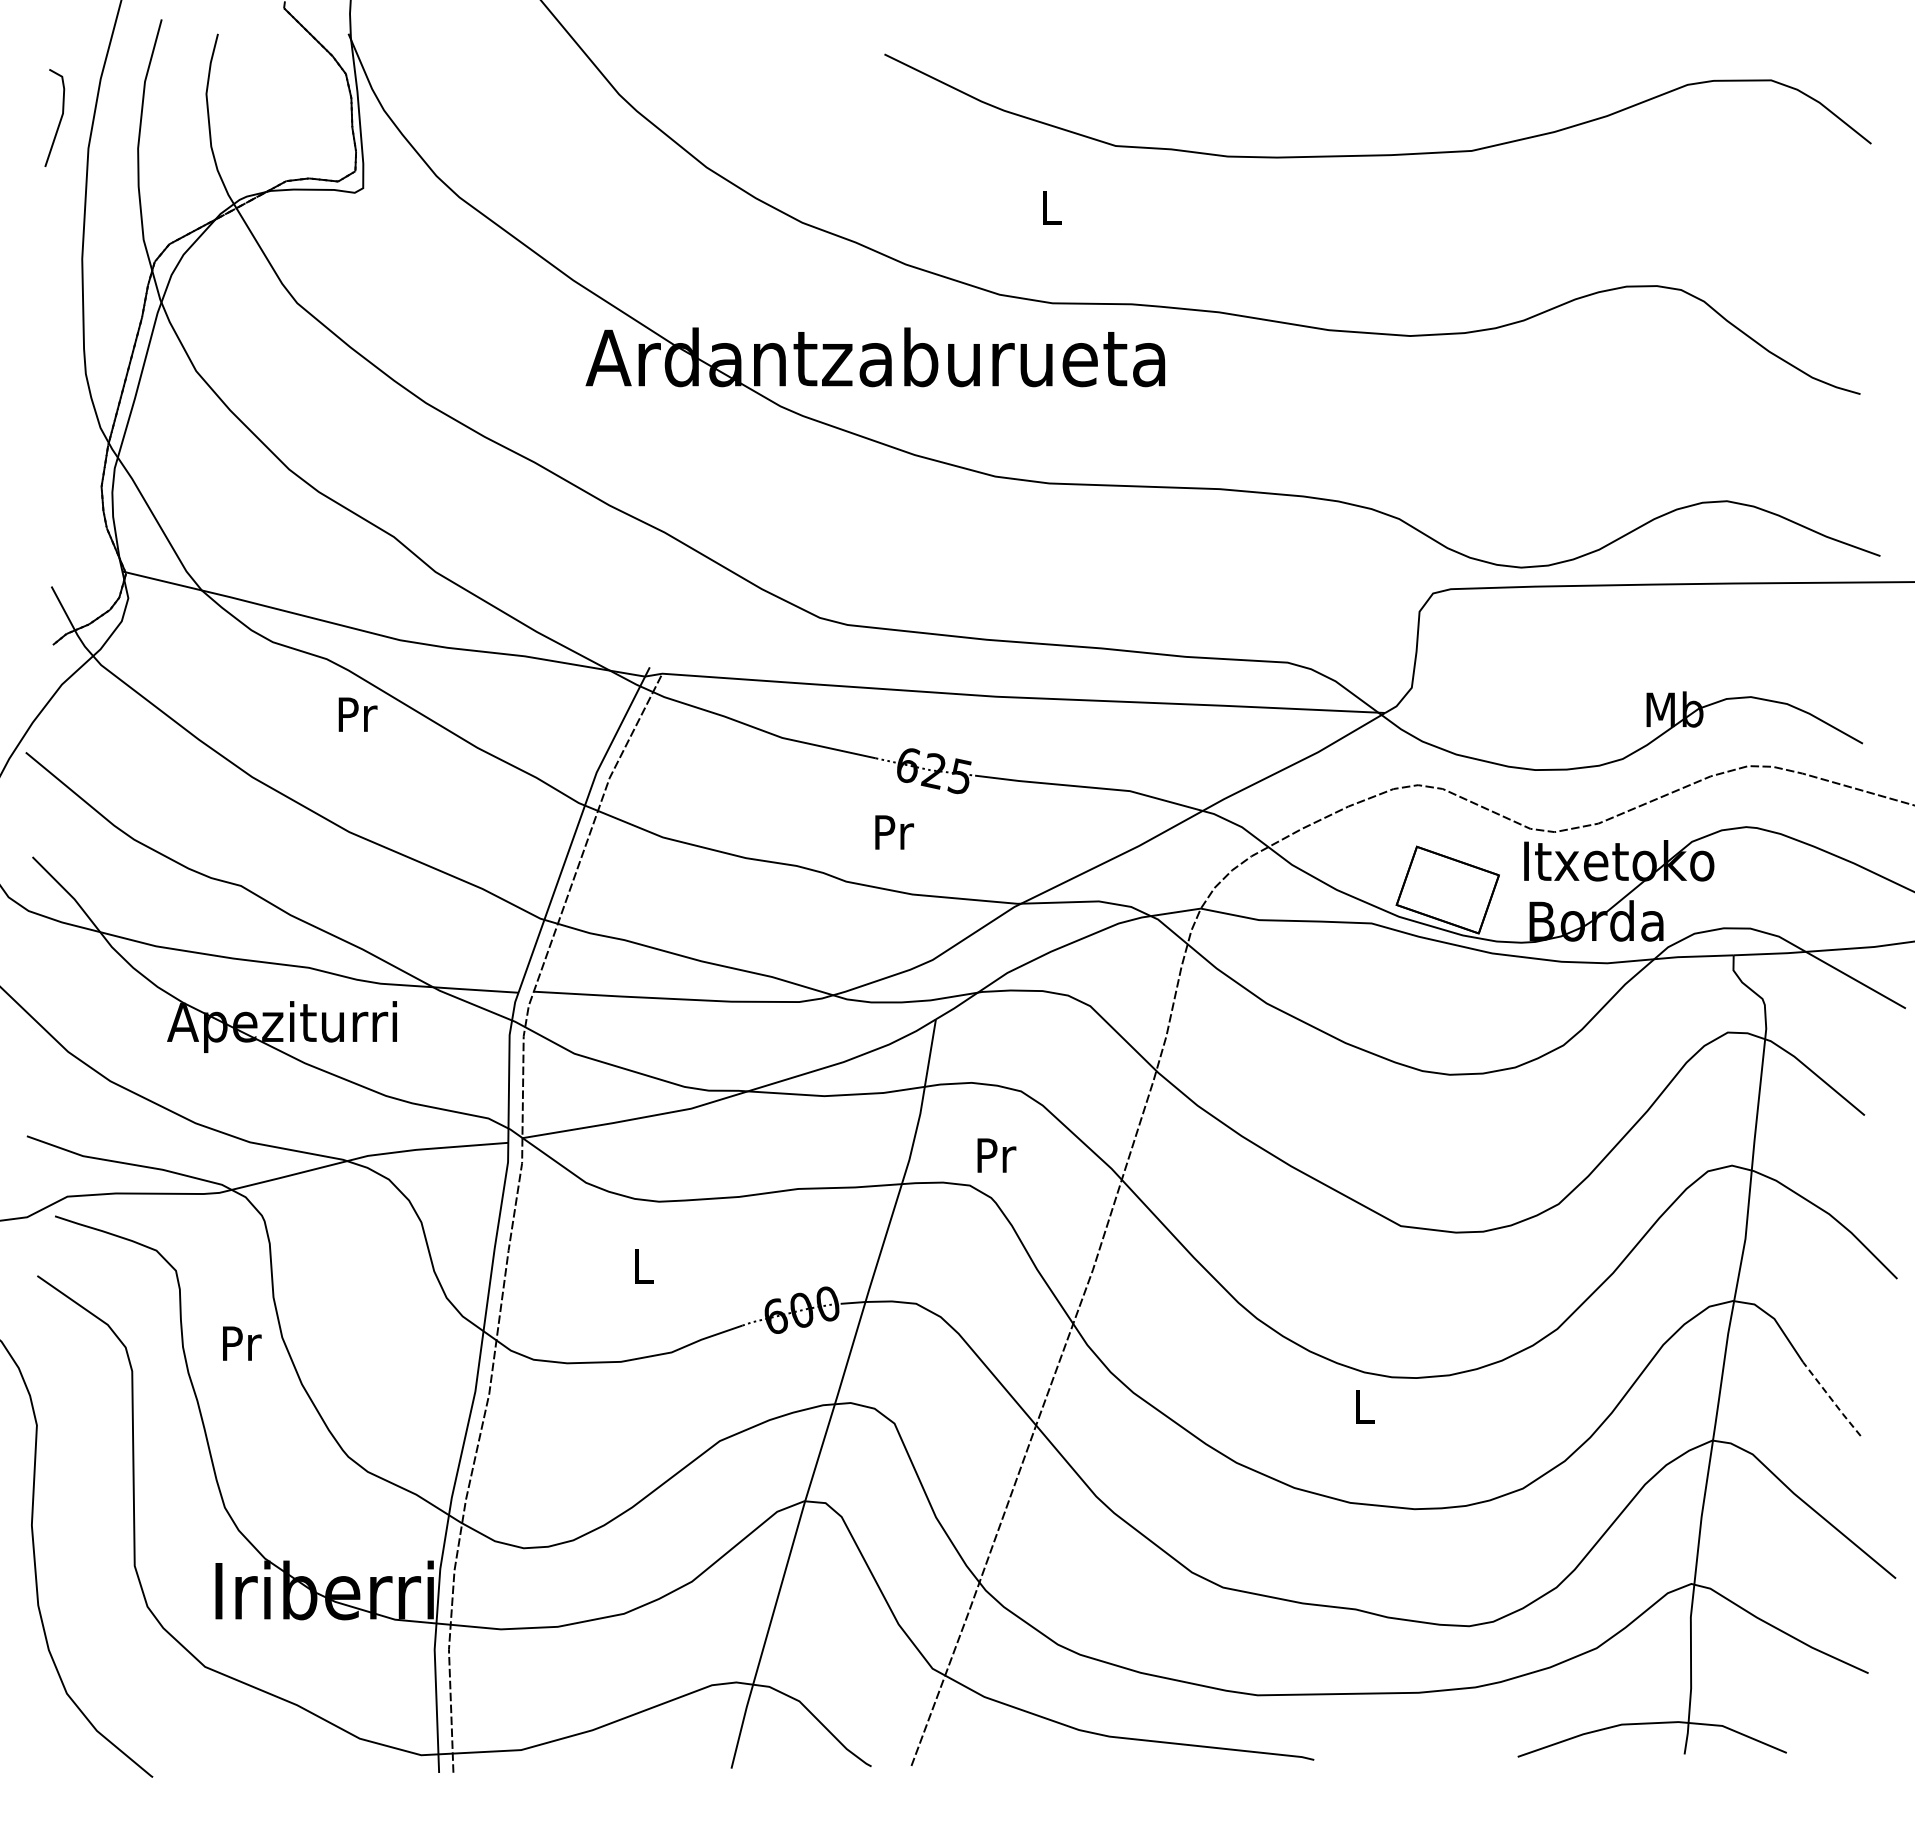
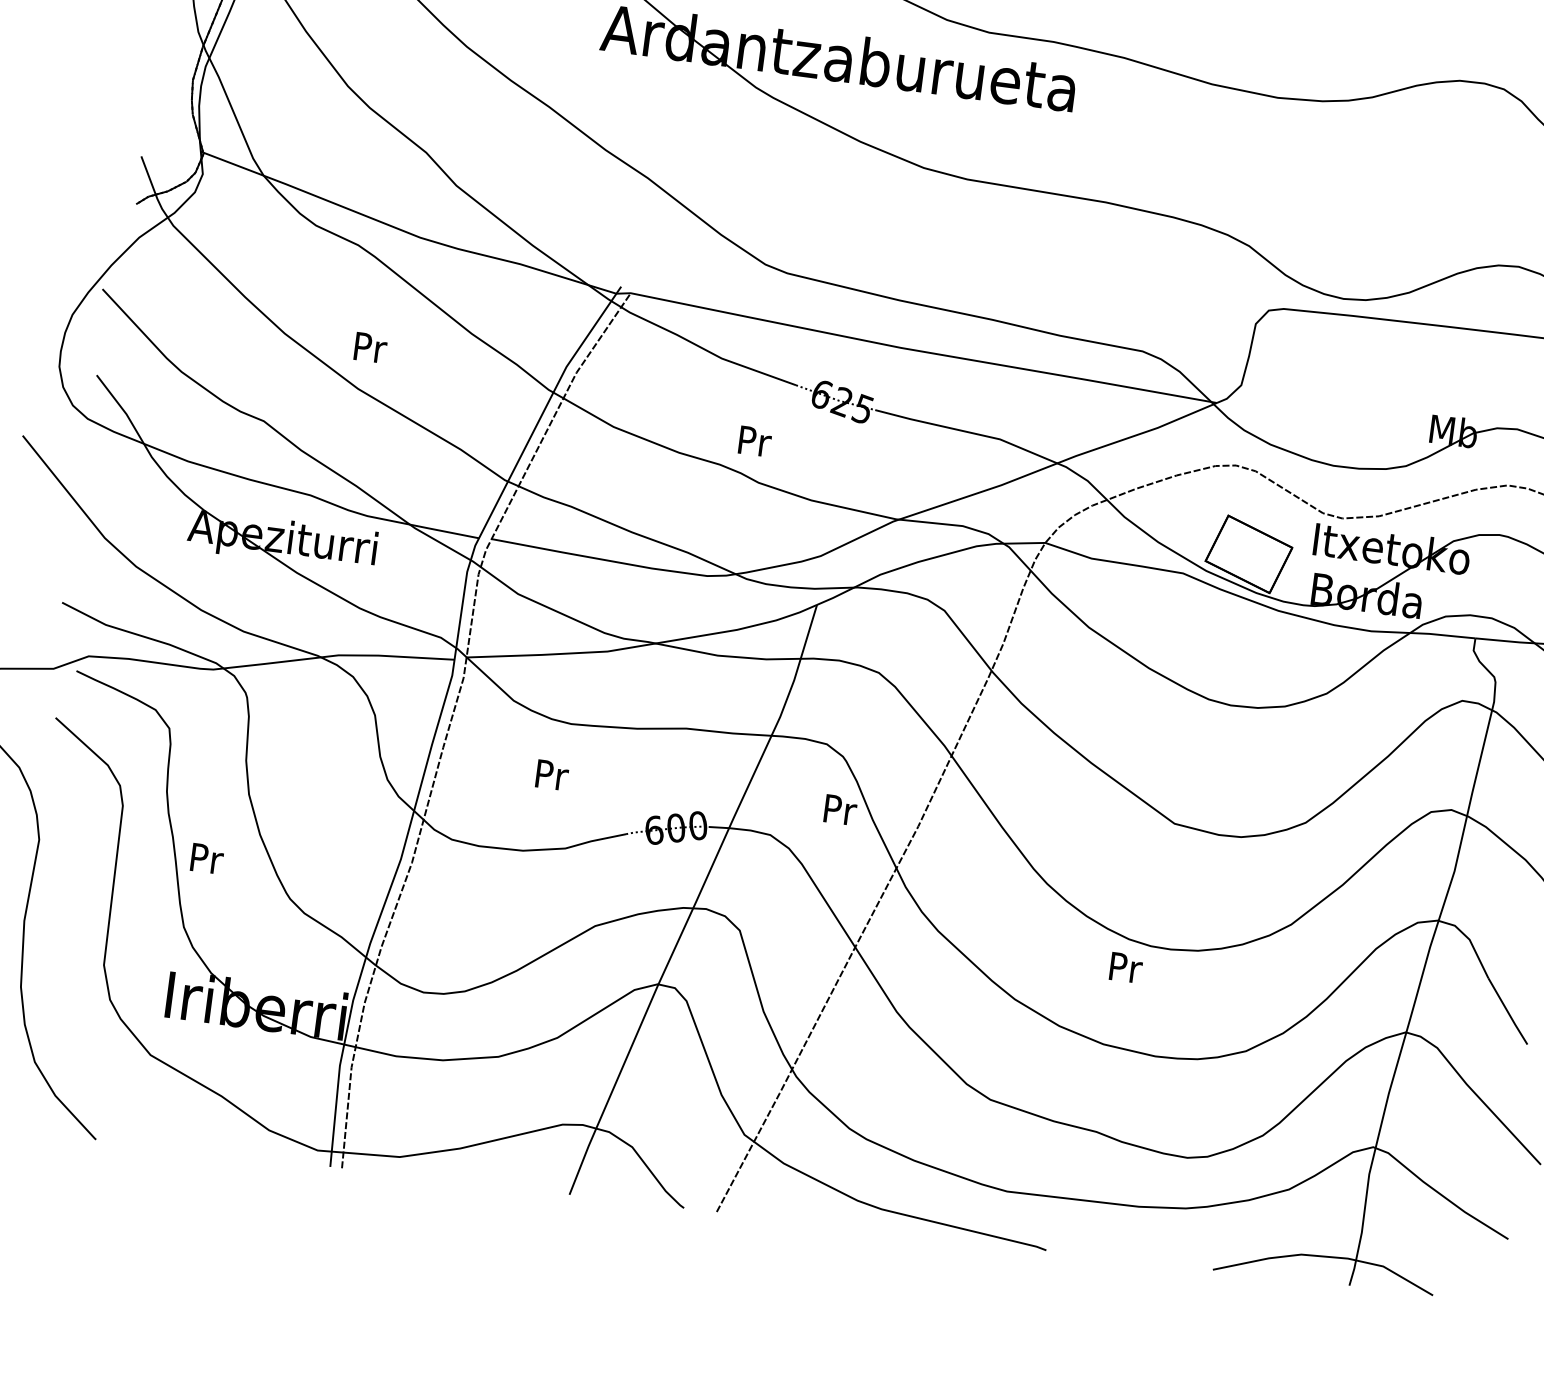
text: (357, 714) -> (370, 347), moved
text: (894, 832) -> (755, 441), moved
text: (996, 1155) -> (840, 809), moved
text: (644, 1266) -> (552, 775), L -> Pr
text: (242, 1343) -> (207, 858), moved
line: (1832, 1400) -> (1508, 1012), dashed -> solid
text: (1365, 1407) -> (1126, 968), L -> Pr

